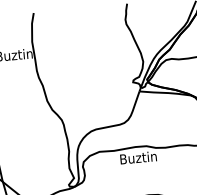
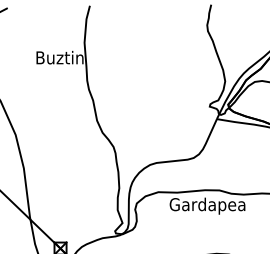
text: (138, 158) -> (207, 205), Buztin -> Gardapea

